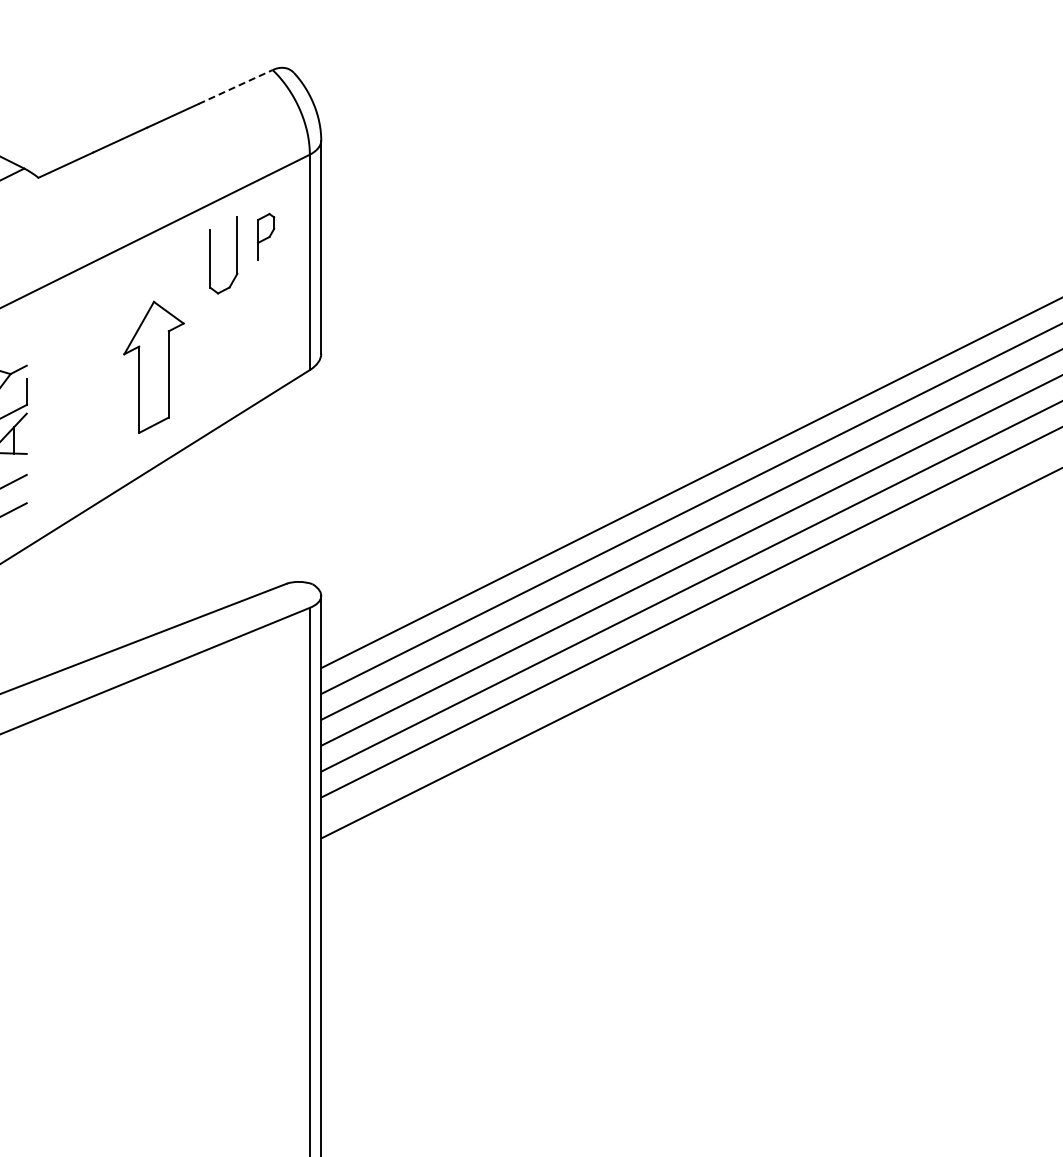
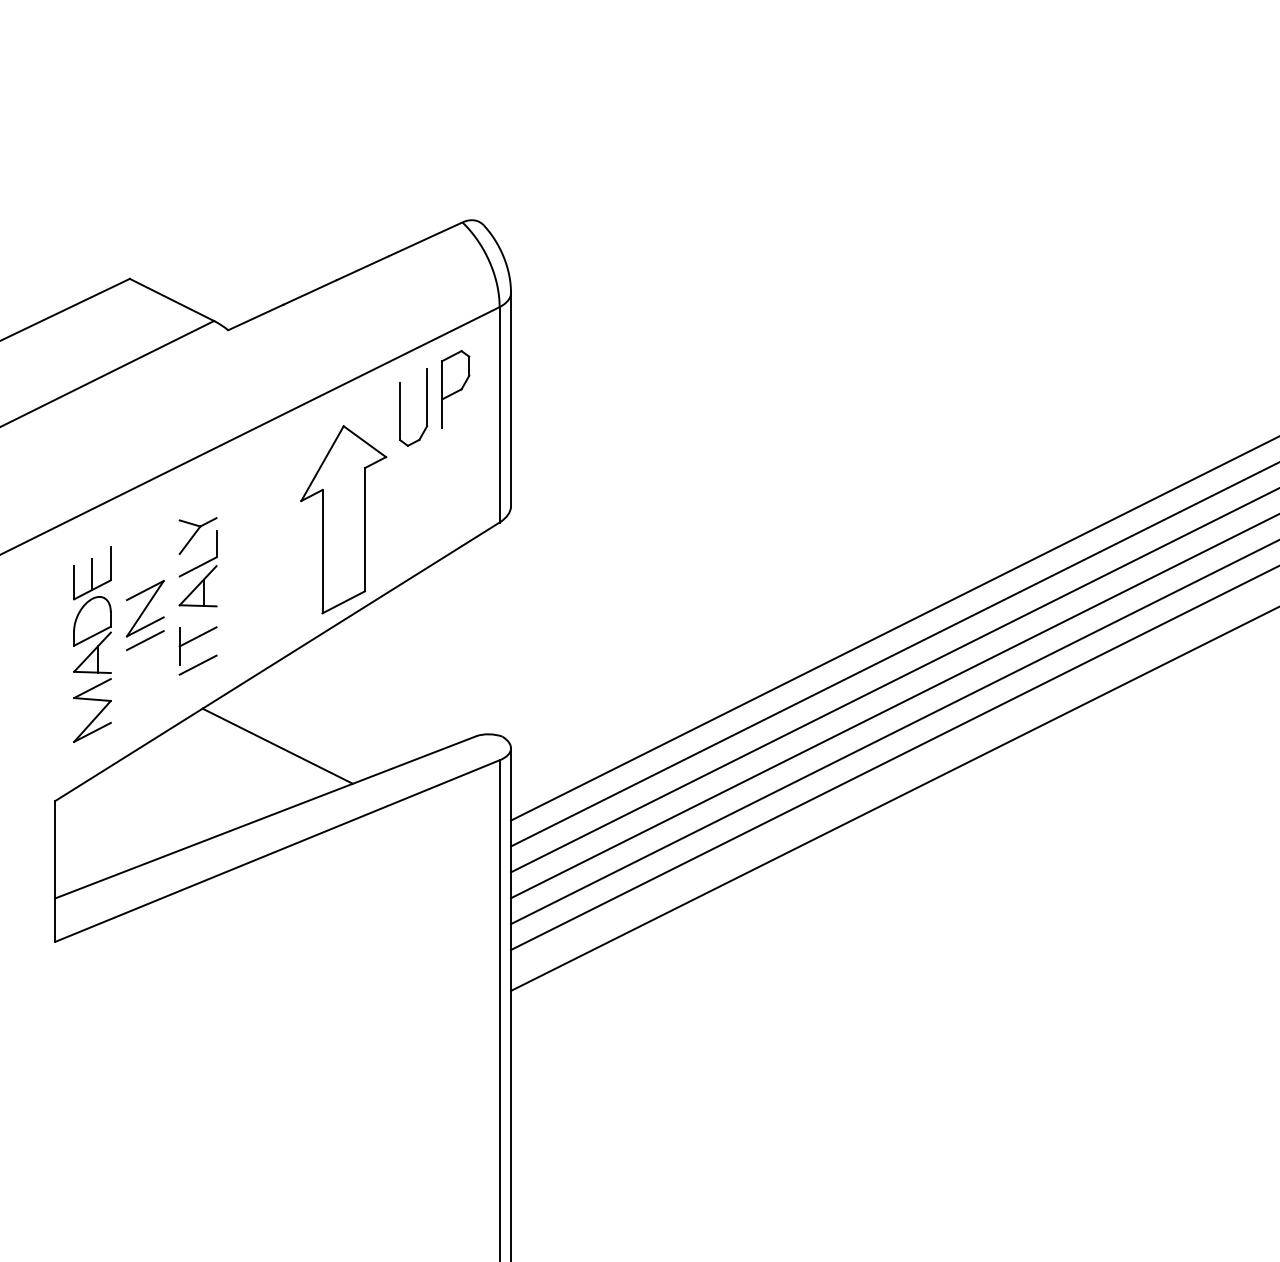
line: (236, 86) -> (426, 238), dashed -> solid
part: (265, 237) -> (455, 389), size x1.67
part: (153, 367) -> (343, 519), size x1.43
line: (87, 593) -> (277, 745), added

